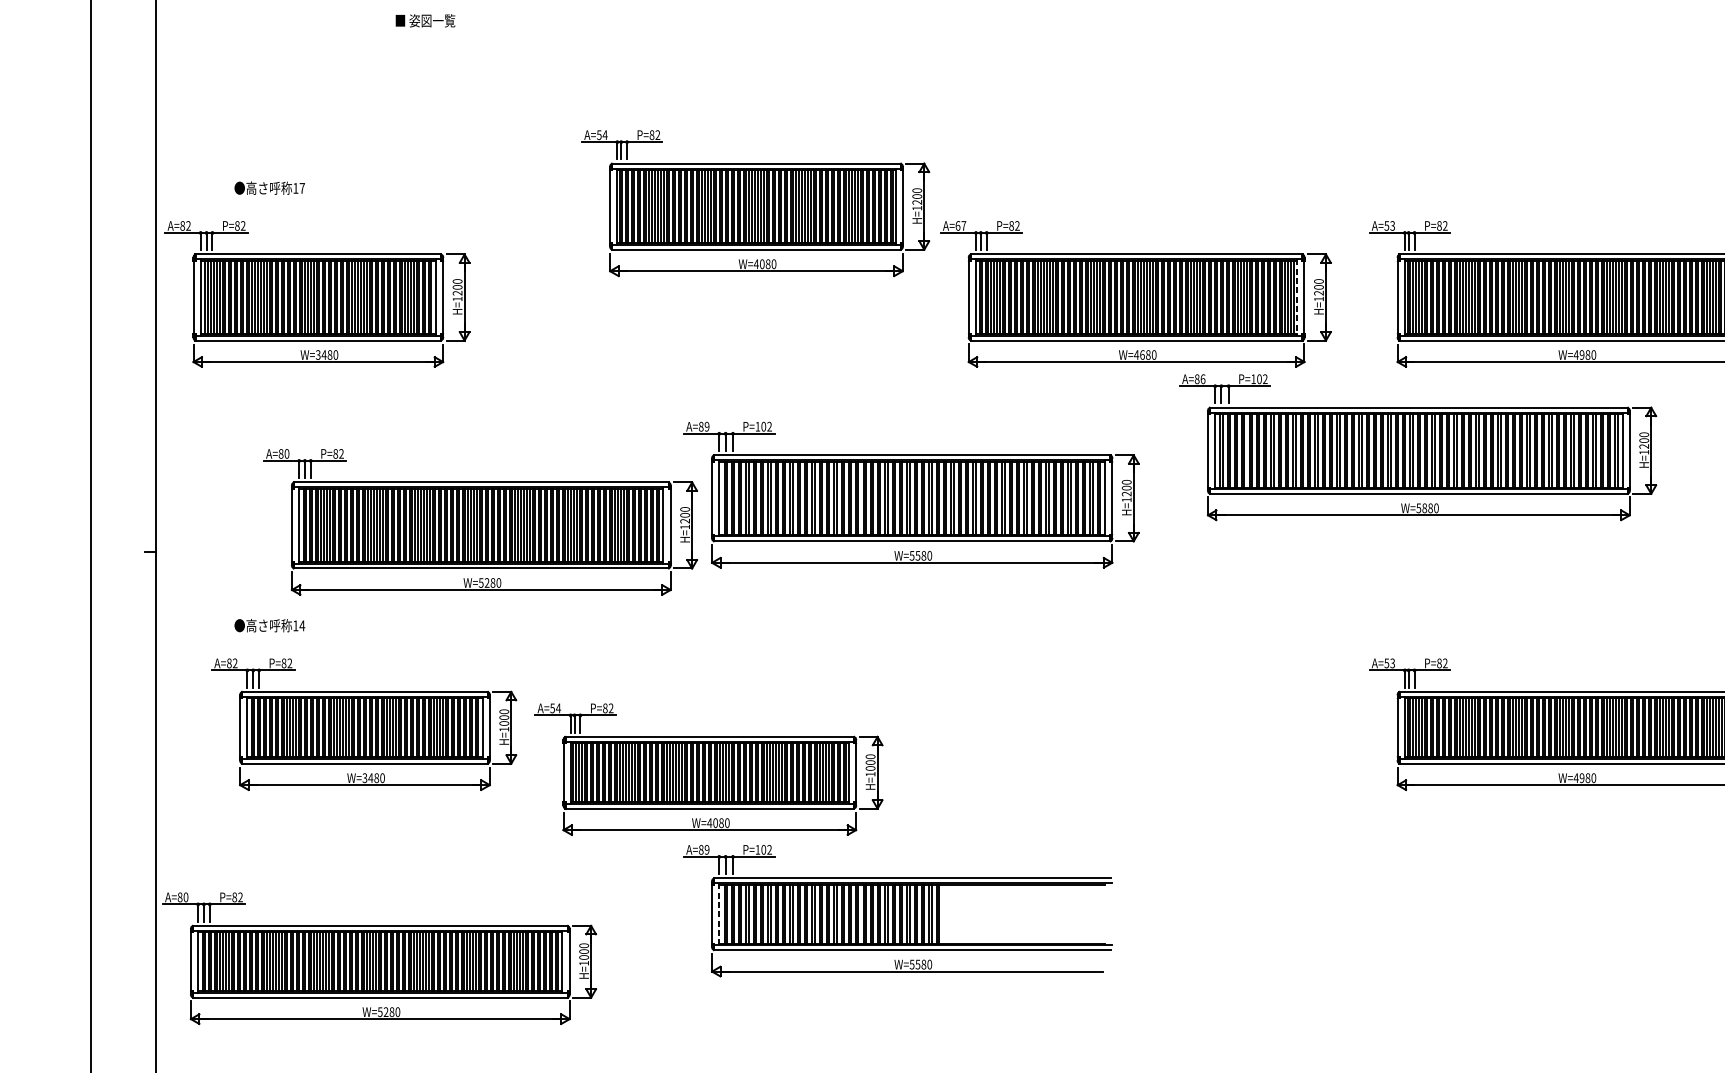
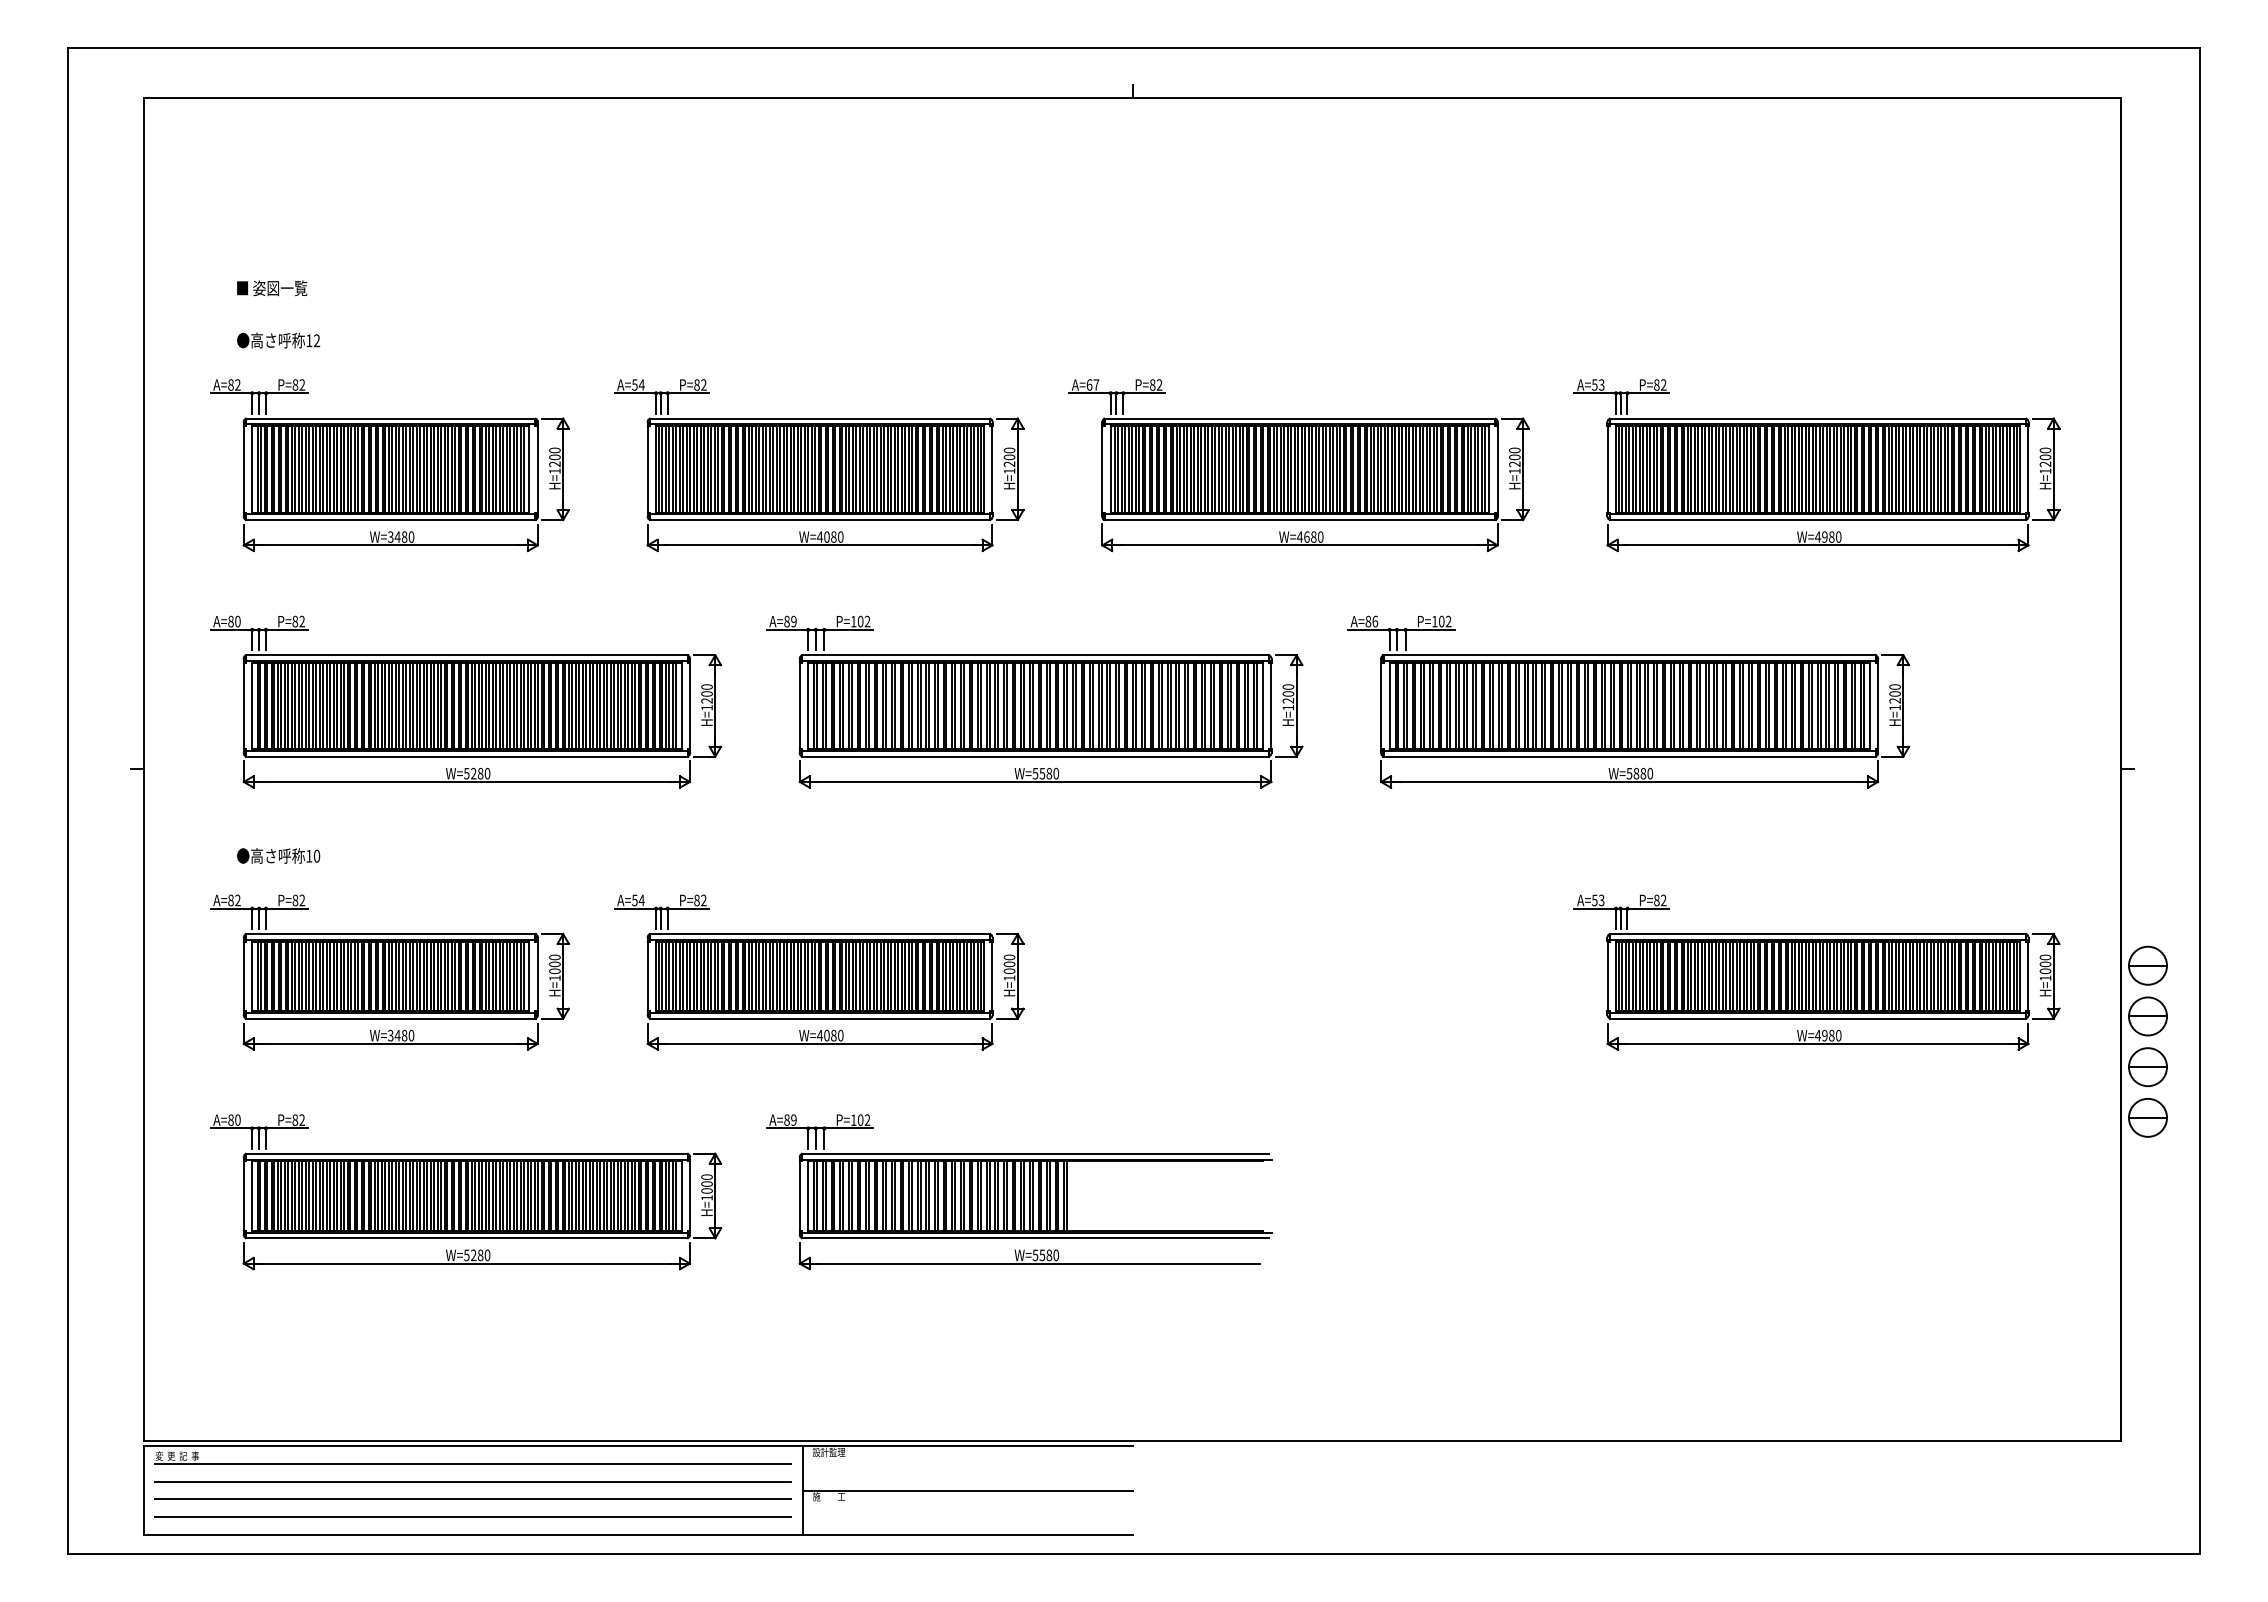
text: (425, 20) -> (272, 288), moved
text: (301, 188) -> (316, 340), 17 -> 12
part: (755, 203) -> (819, 465), moved
part: (317, 294) -> (389, 465), moved
line: (1297, 297) -> (1489, 469), dashed -> solid
part: (1417, 447) -> (1628, 701), moved
part: (481, 521) -> (466, 701), moved
text: (301, 625) -> (316, 855), 14 -> 10
part: (709, 769) -> (819, 972), moved
line: (719, 914) -> (808, 1196), dashed -> solid
part: (380, 958) -> (466, 1192), moved

